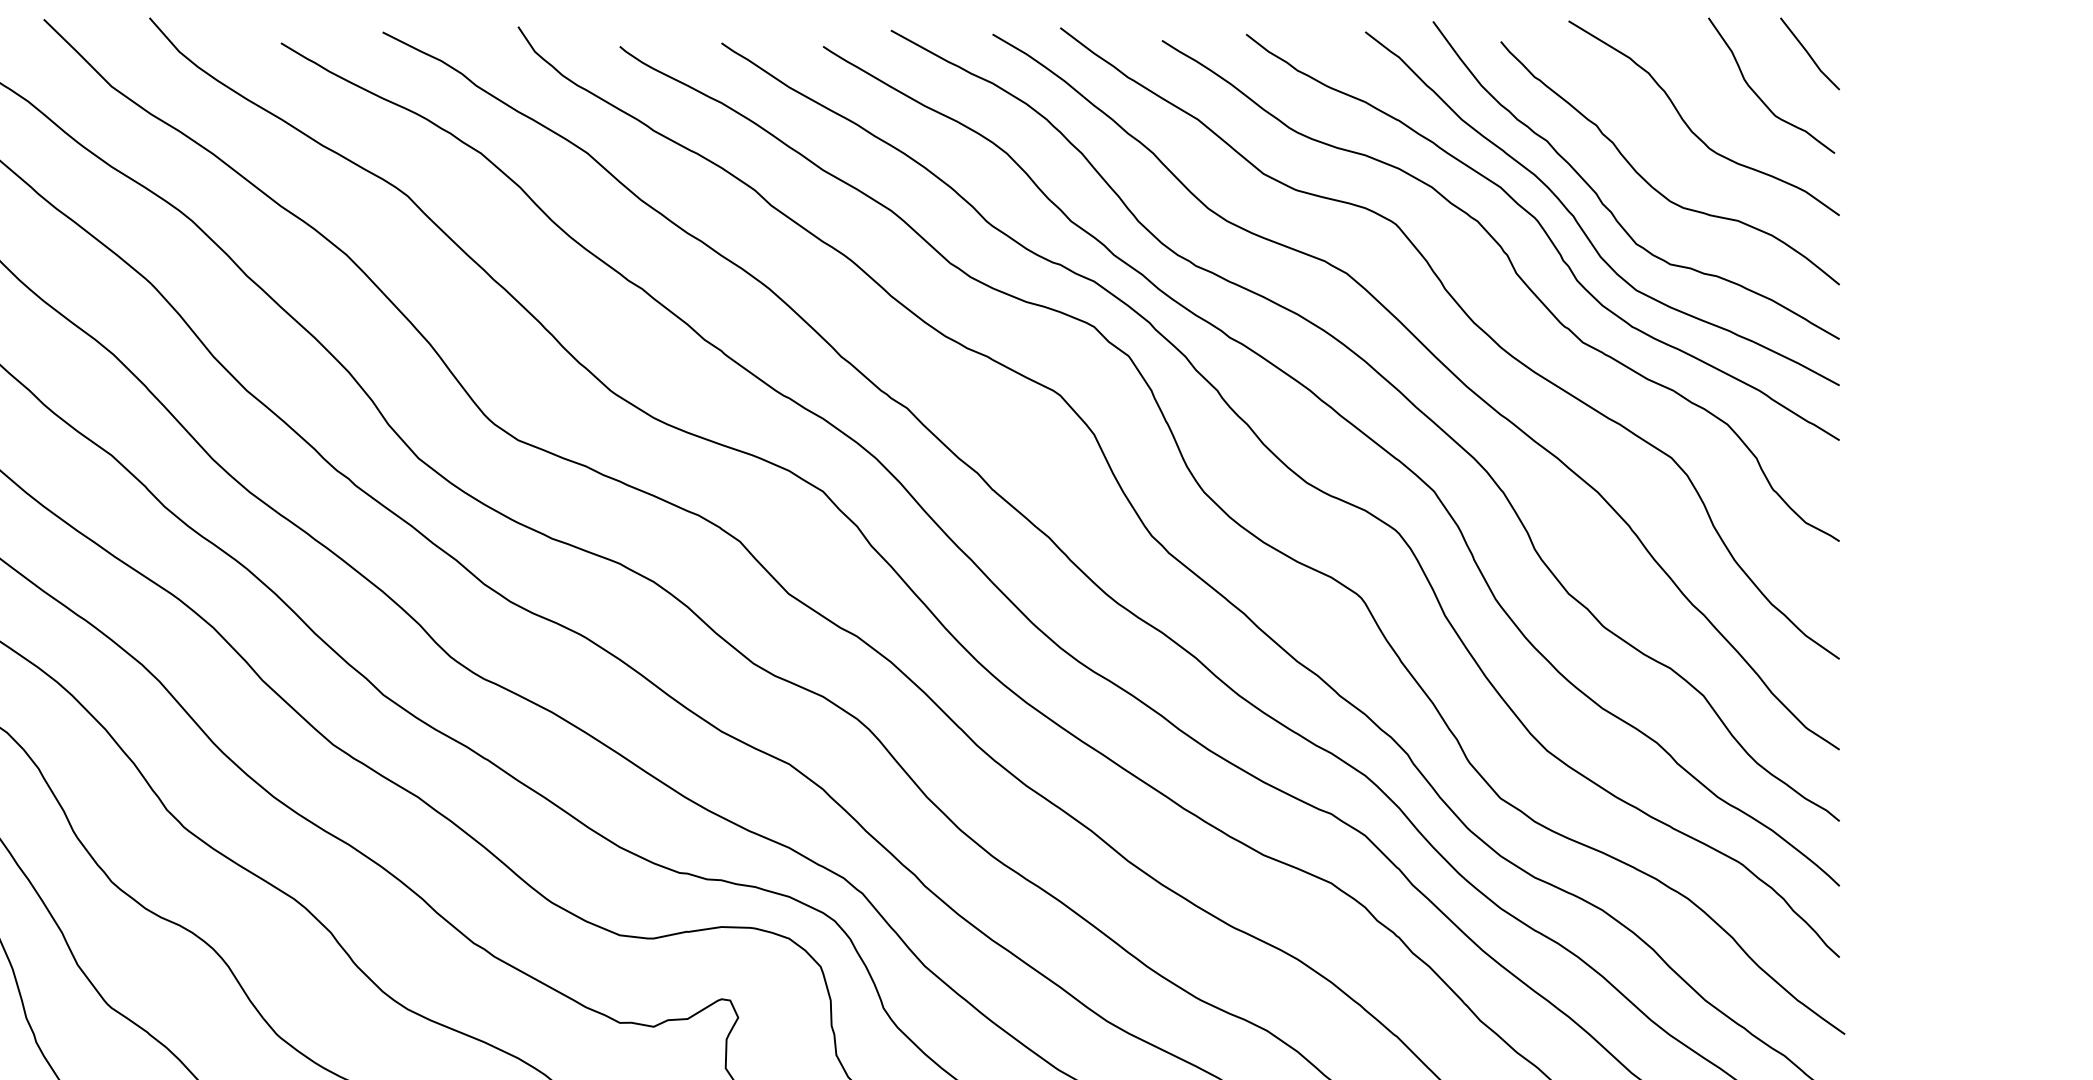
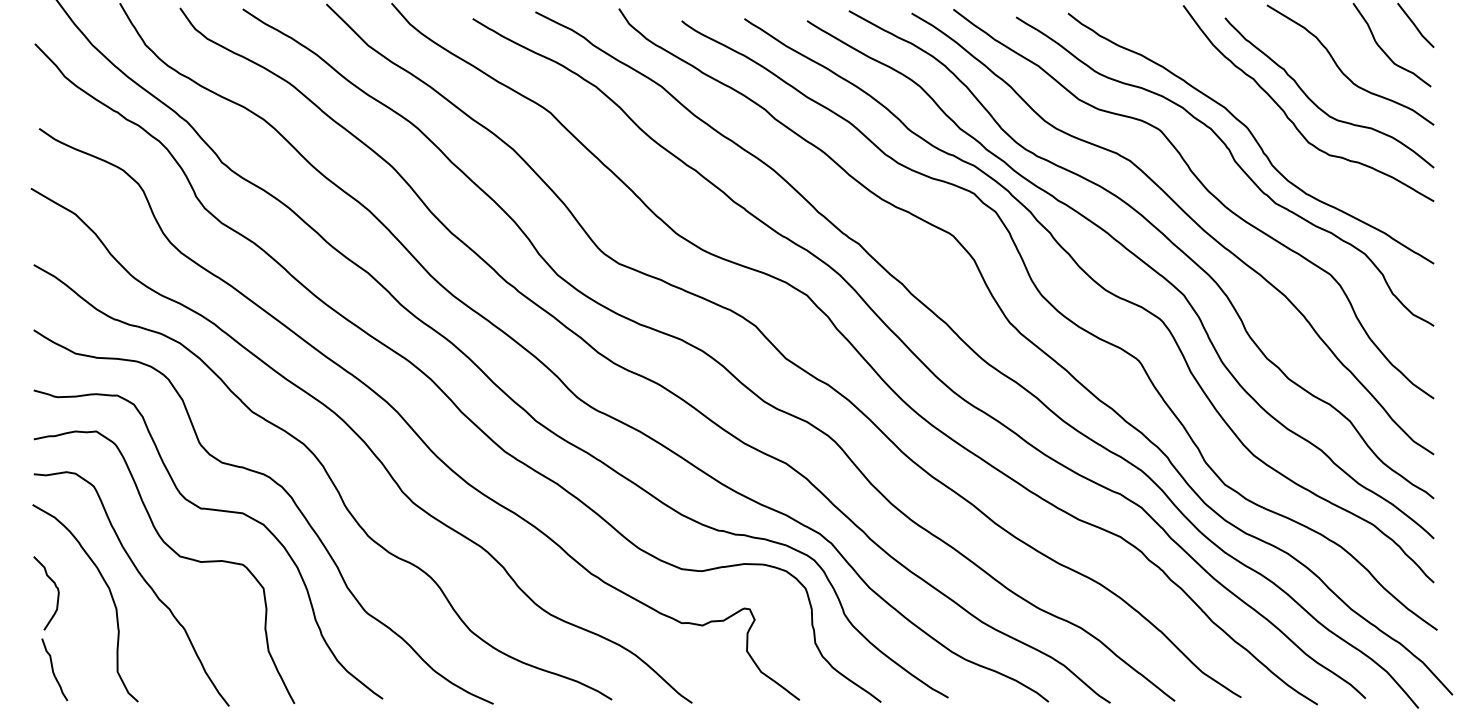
curve: (1580, 224) -> (1274, 130), removed

